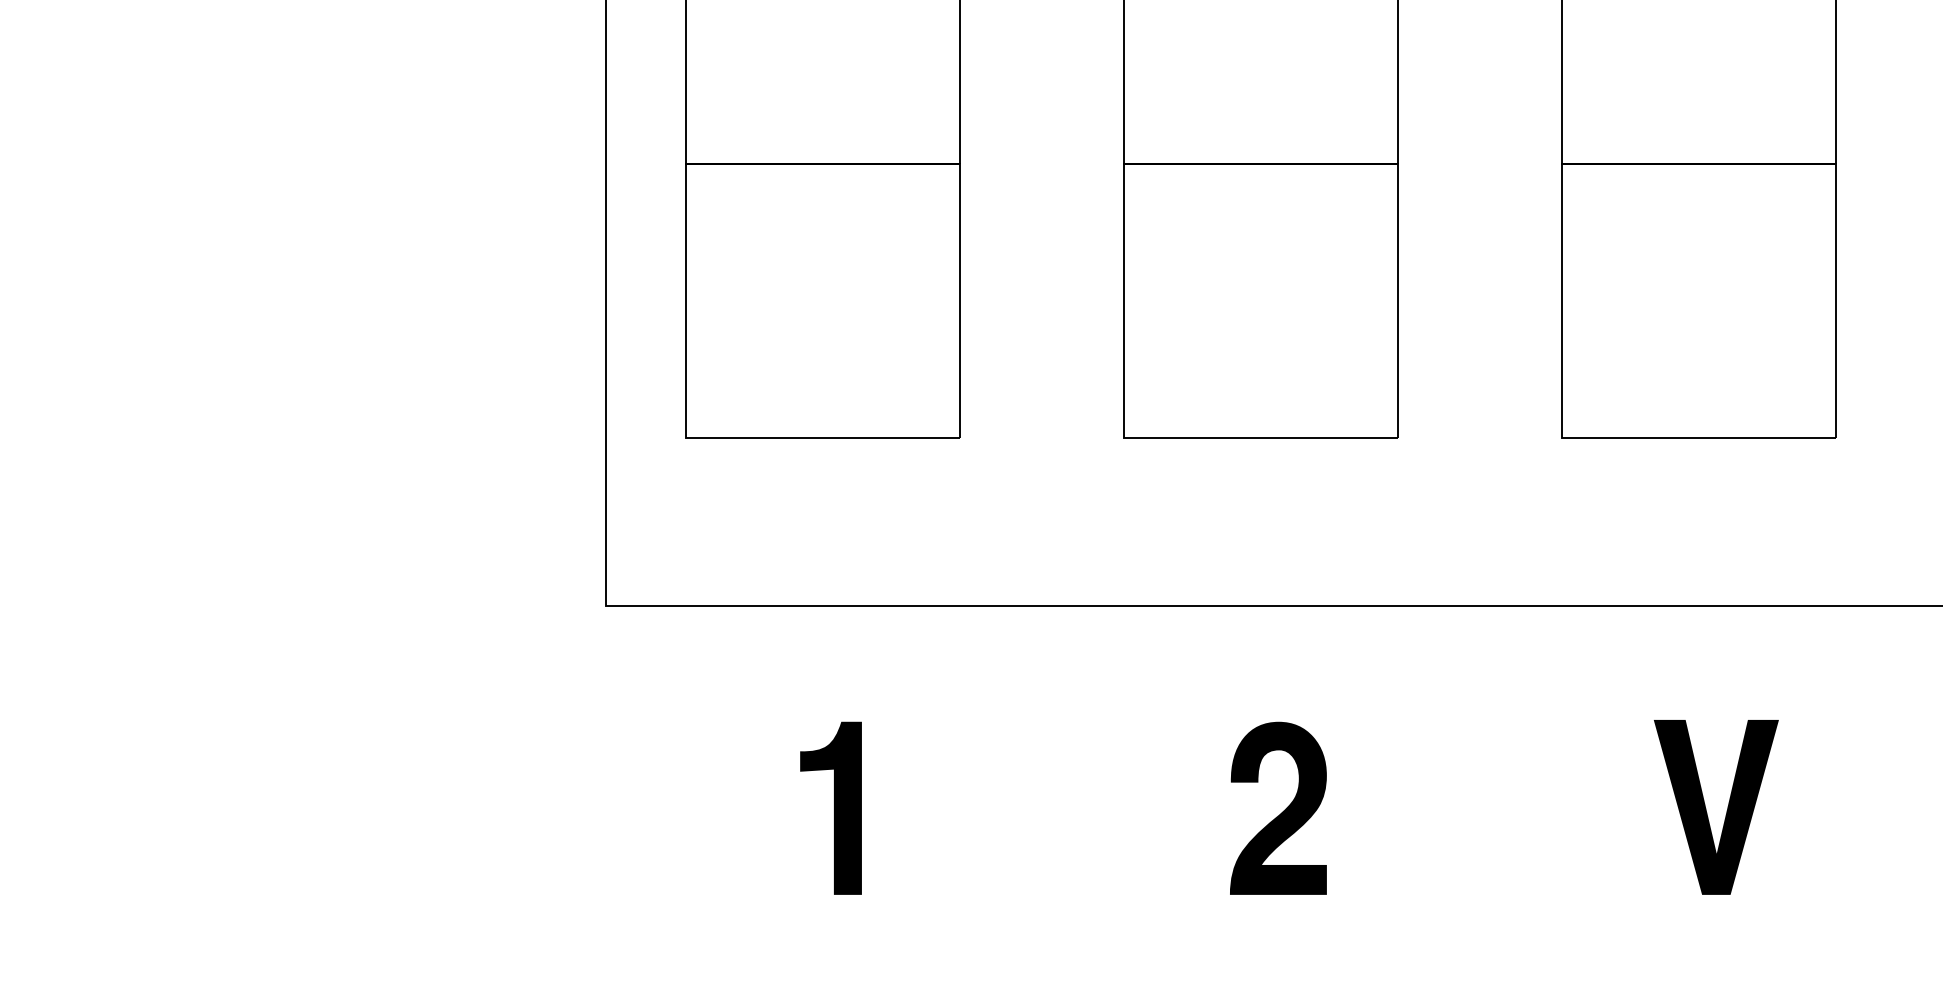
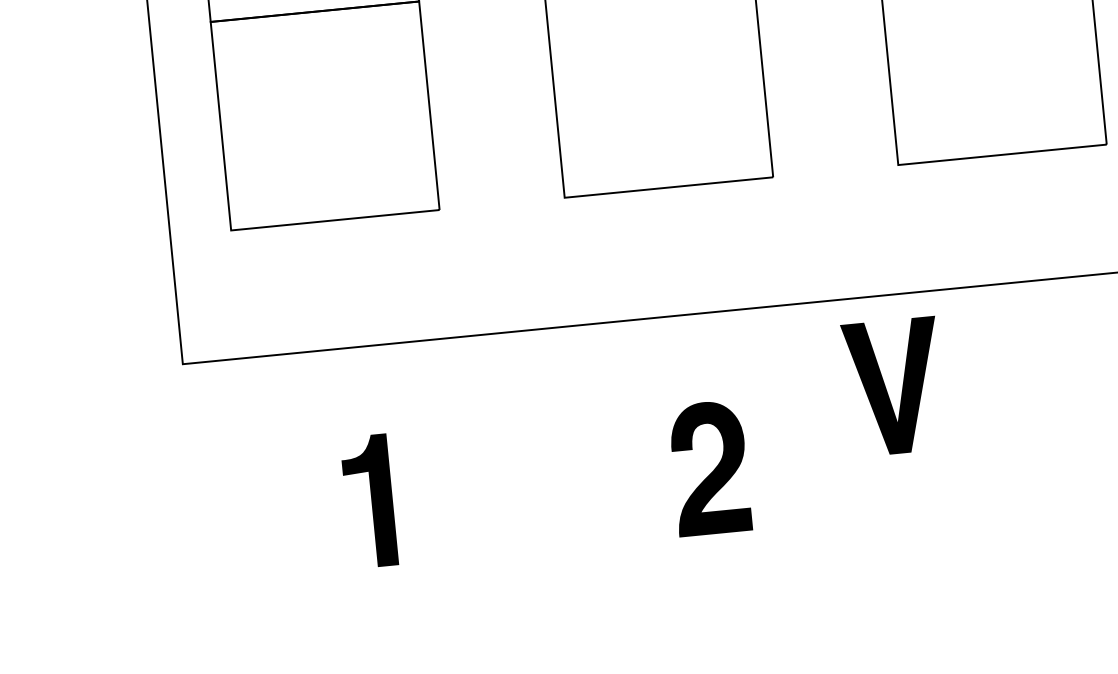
part: (1706, 808) -> (886, 388), moved

